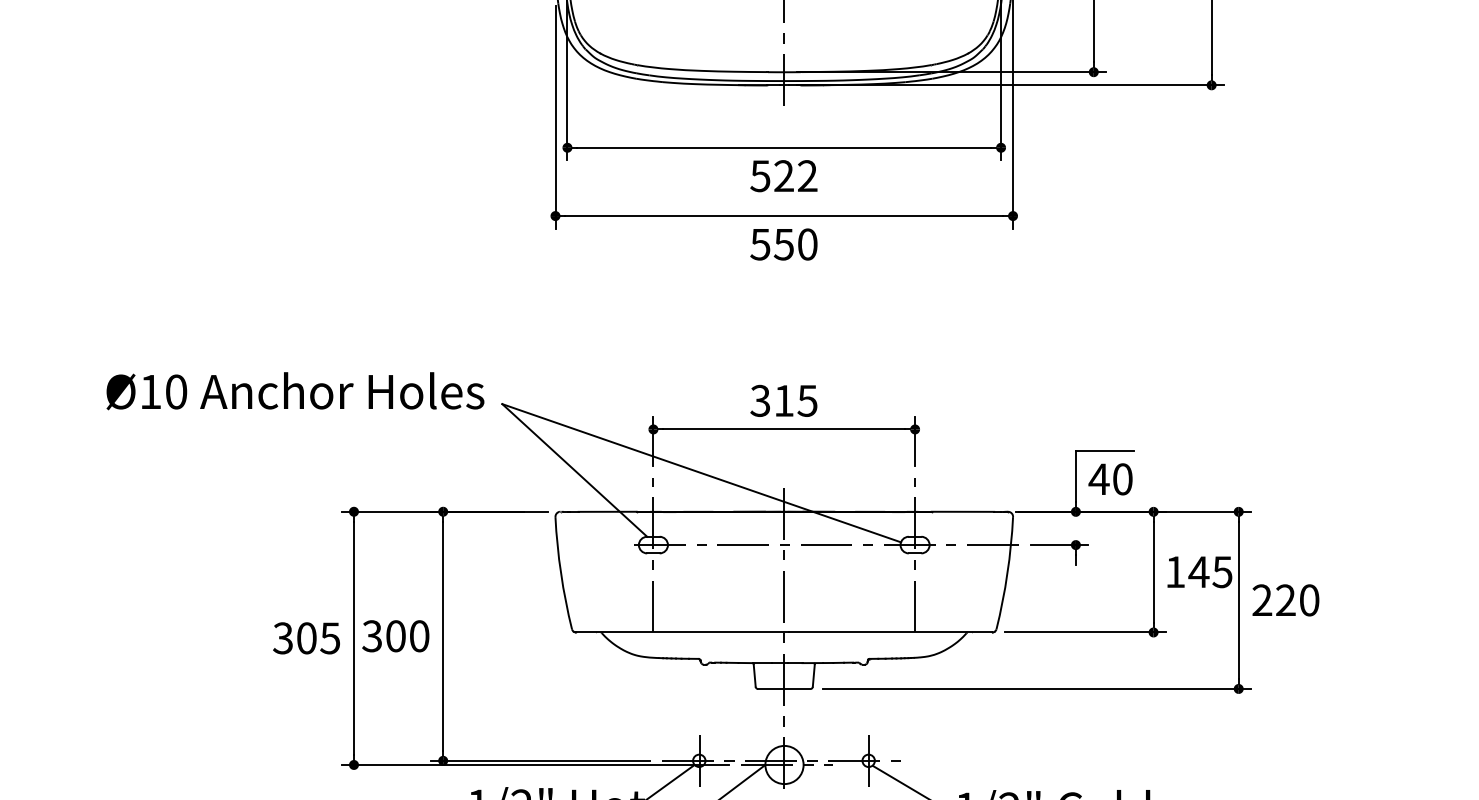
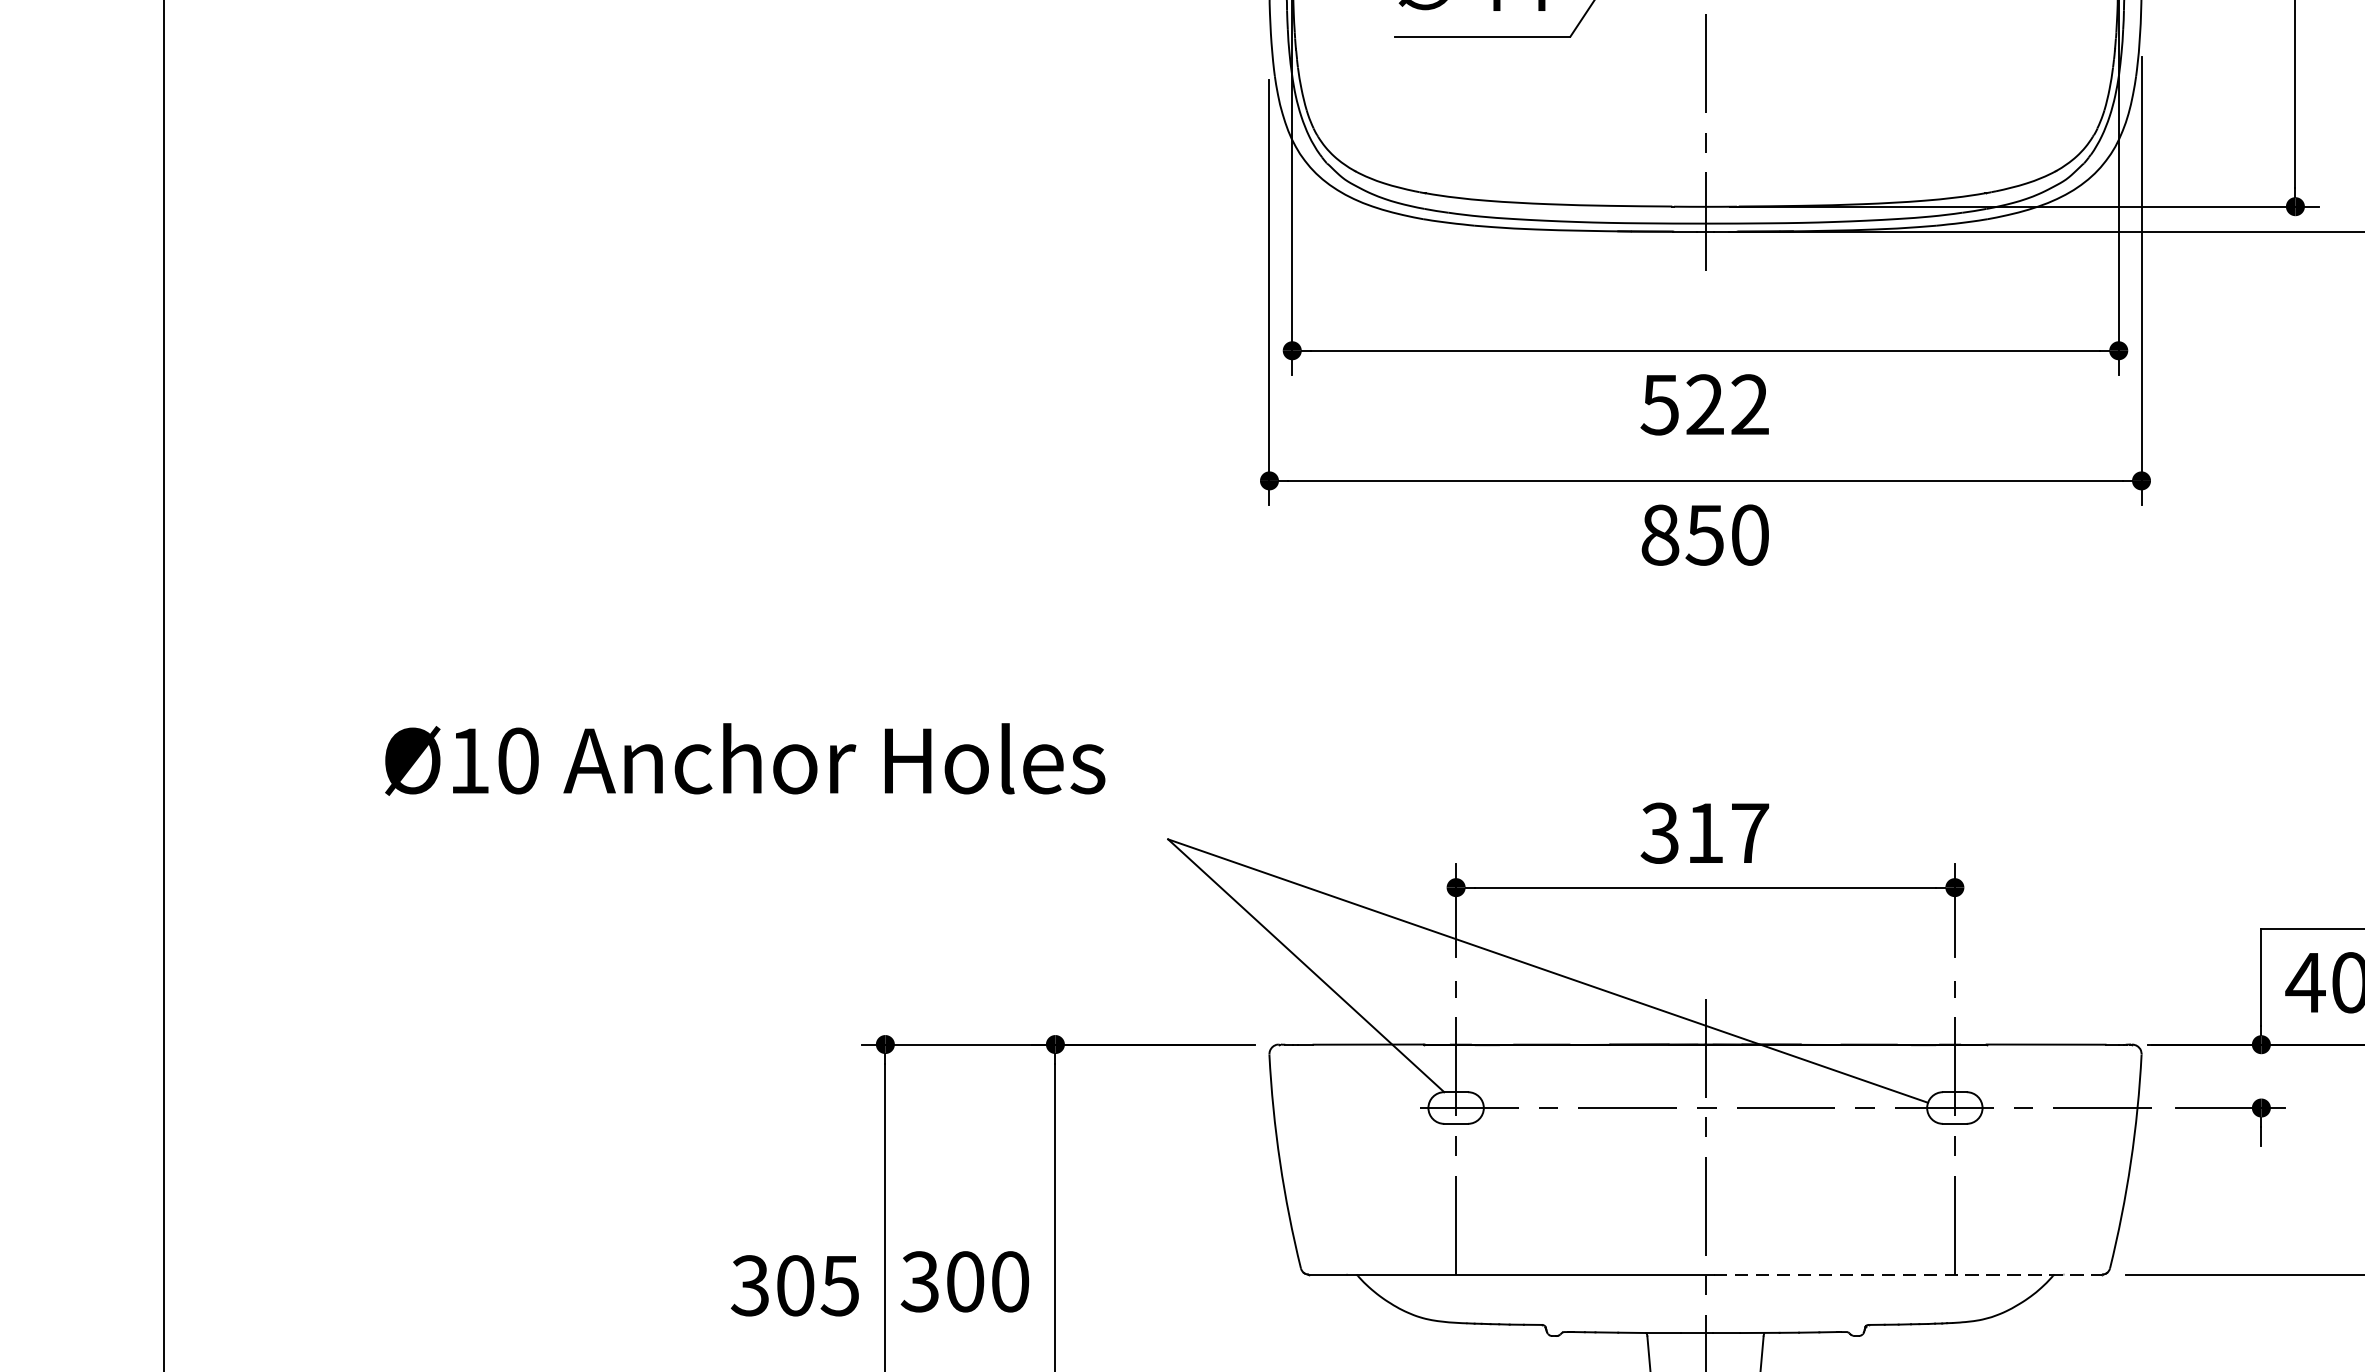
text: (760, 244) -> (1660, 535), 550 -> 850
text: (295, 391) -> (745, 760), moved
text: (807, 400) -> (1749, 832), 315 -> 317
line: (890, 632) -> (1907, 1274), solid -> dashed

